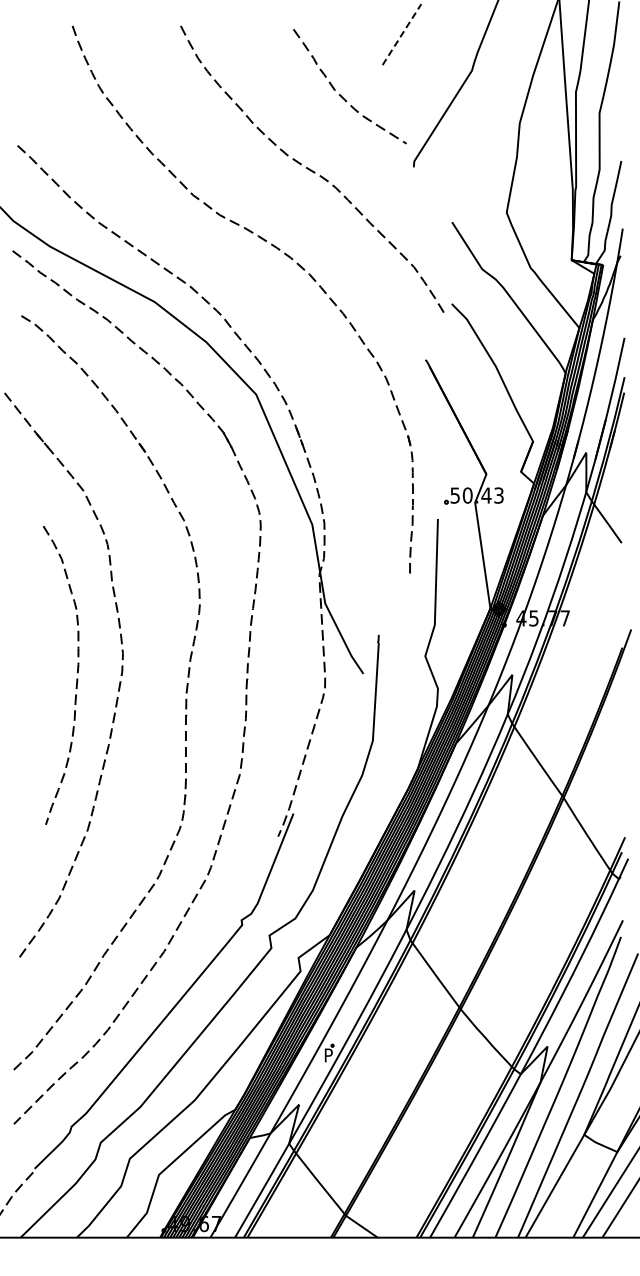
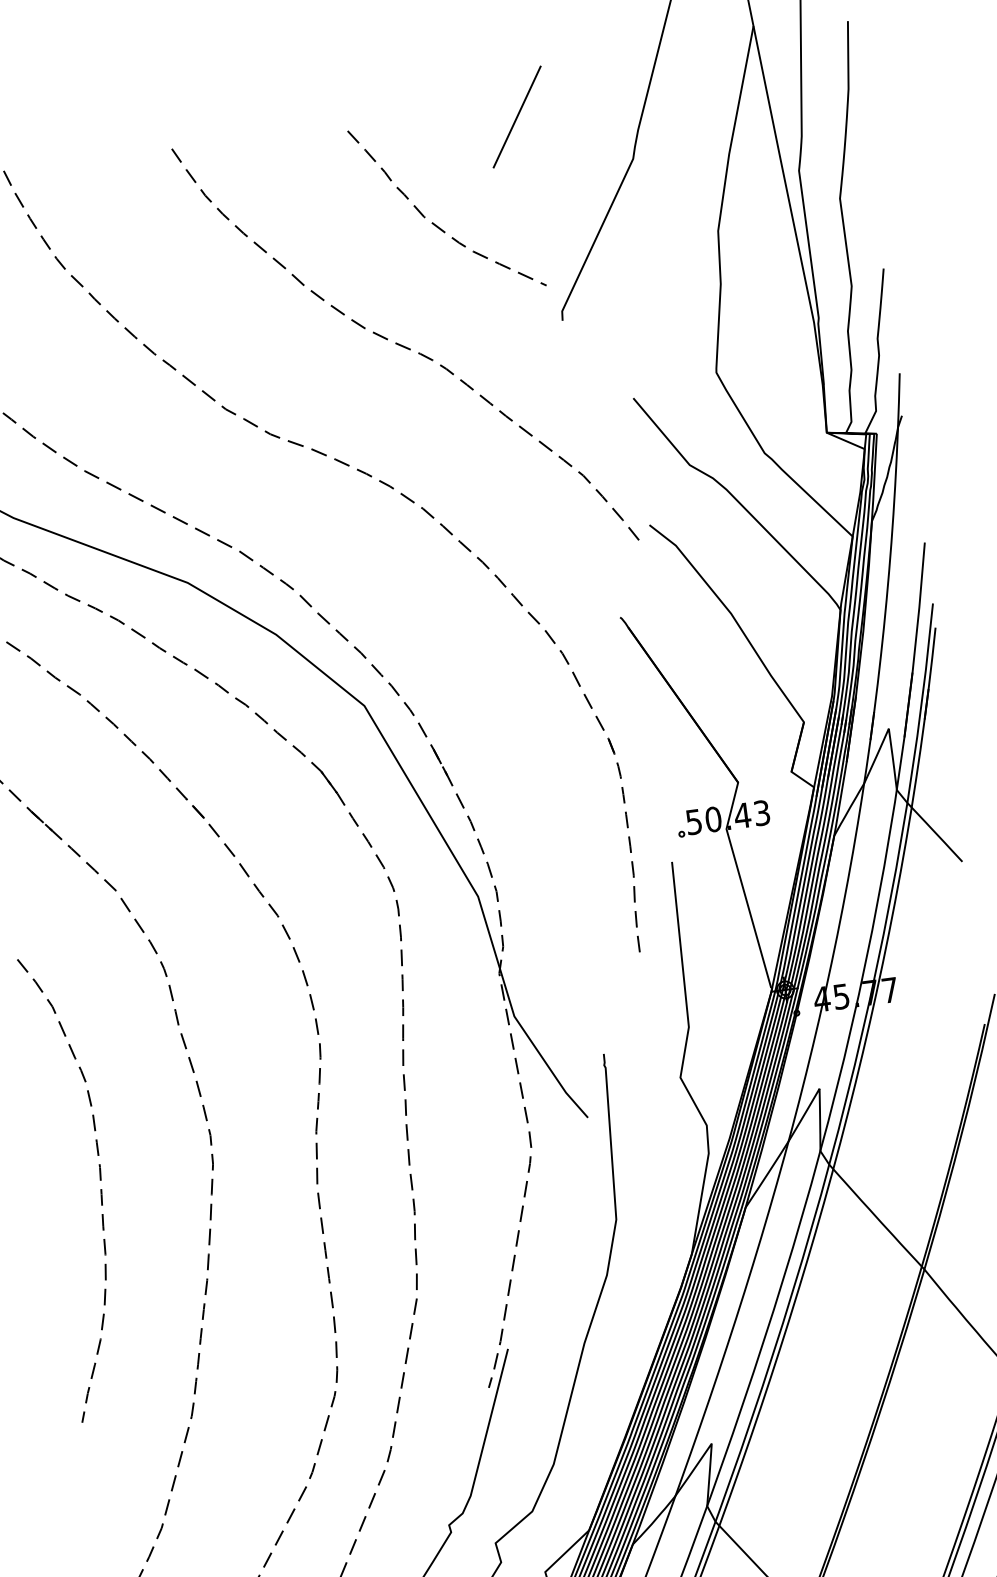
line: (402, 34) -> (517, 116), dashed -> solid
curve: (76, 678) -> (99, 1189), moved

